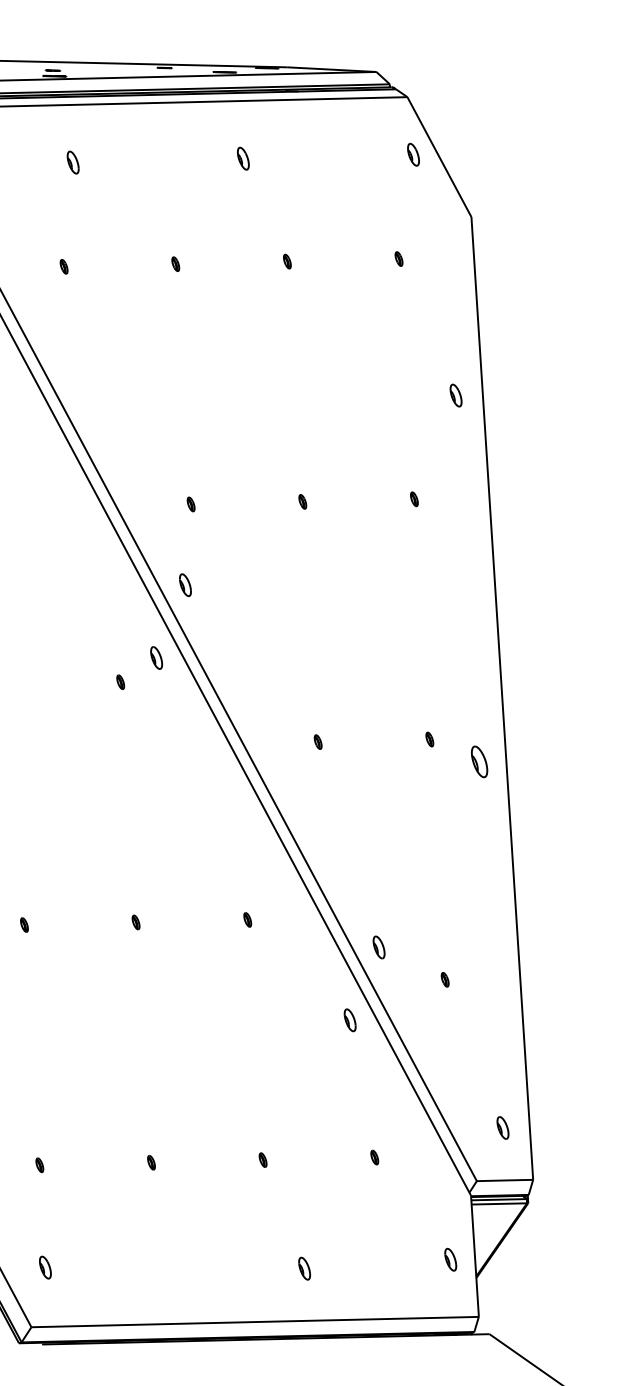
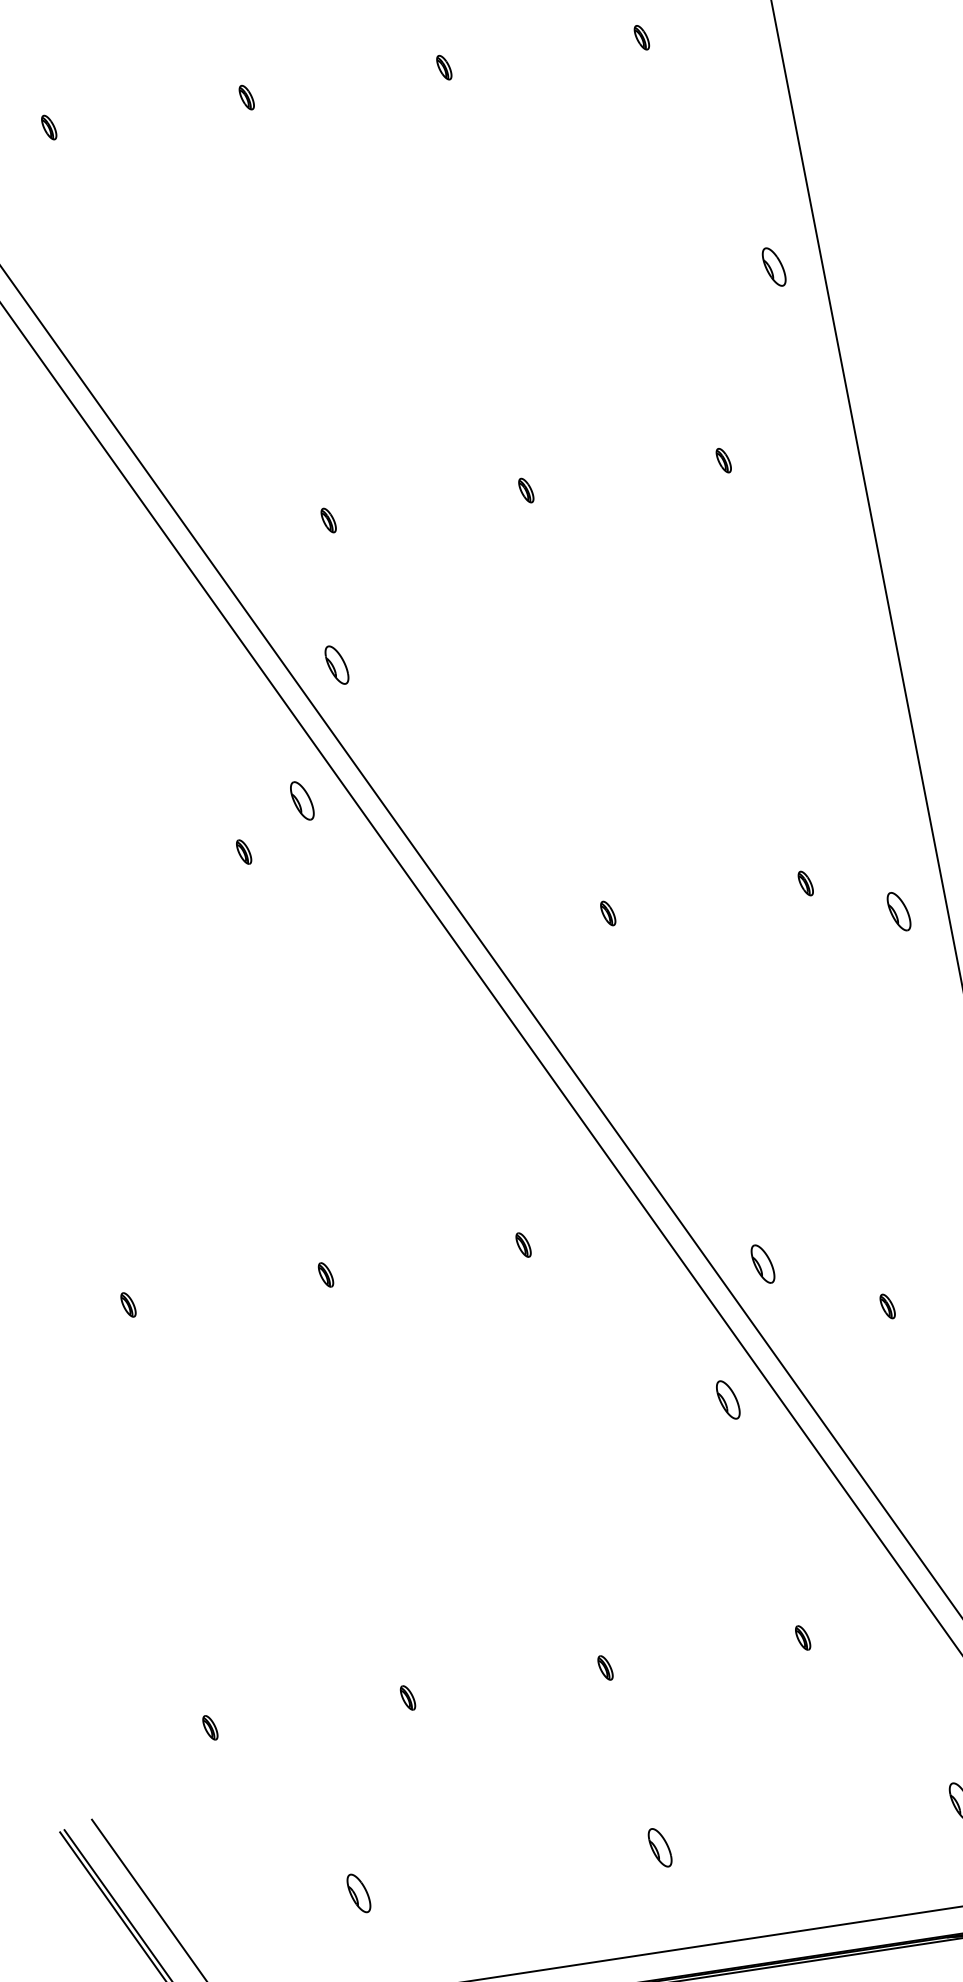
part: (479, 761) -> (898, 911), size x0.71
part: (45, 1267) -> (359, 1893), moved
part: (304, 1268) -> (659, 1847), moved

